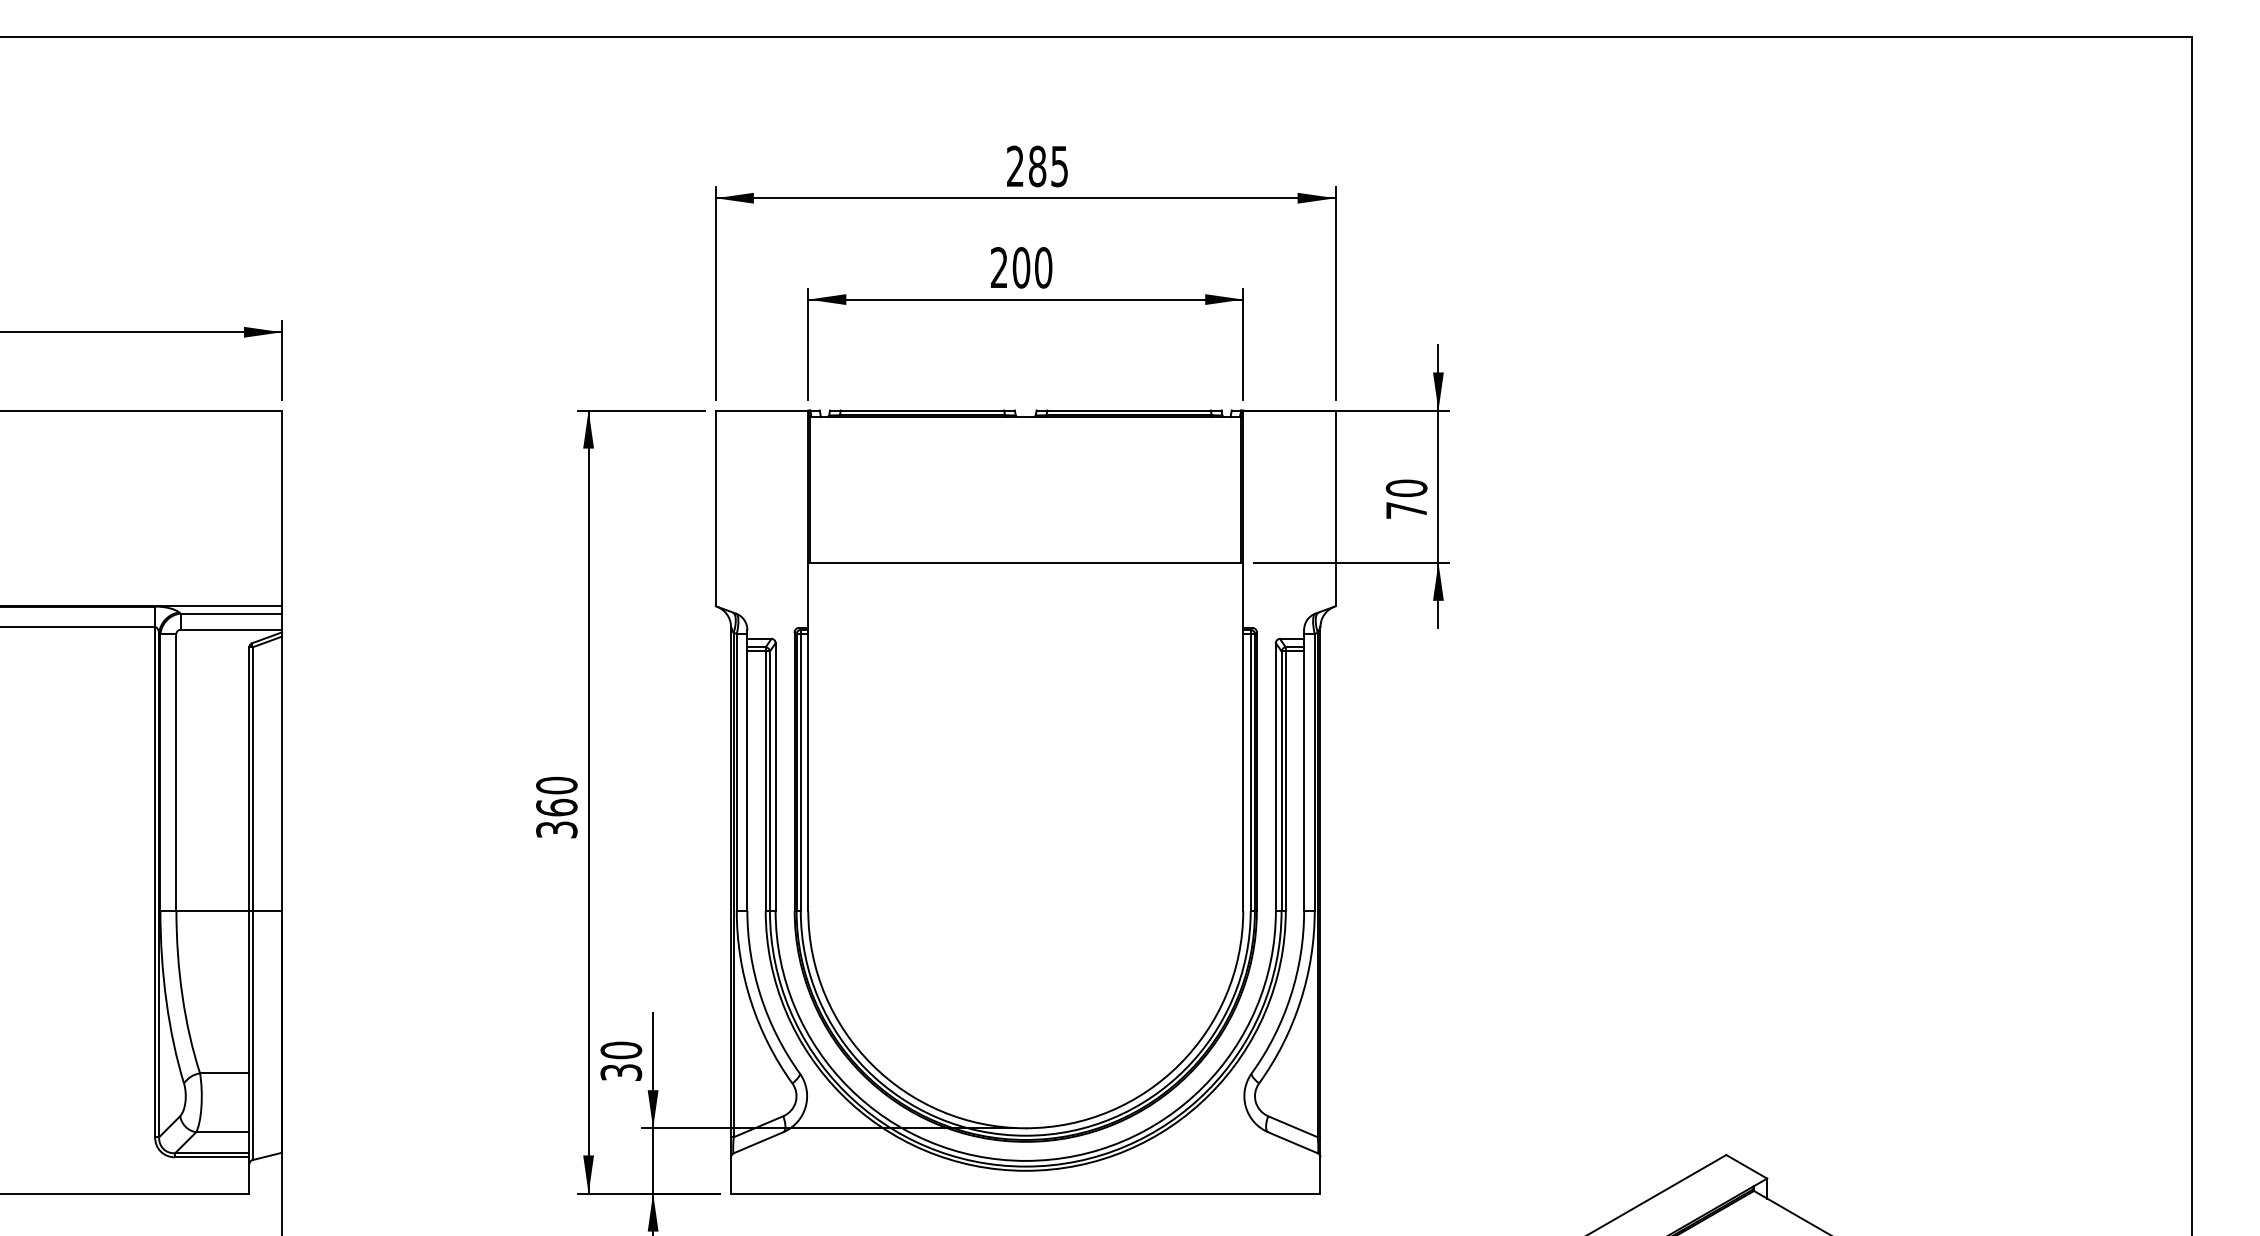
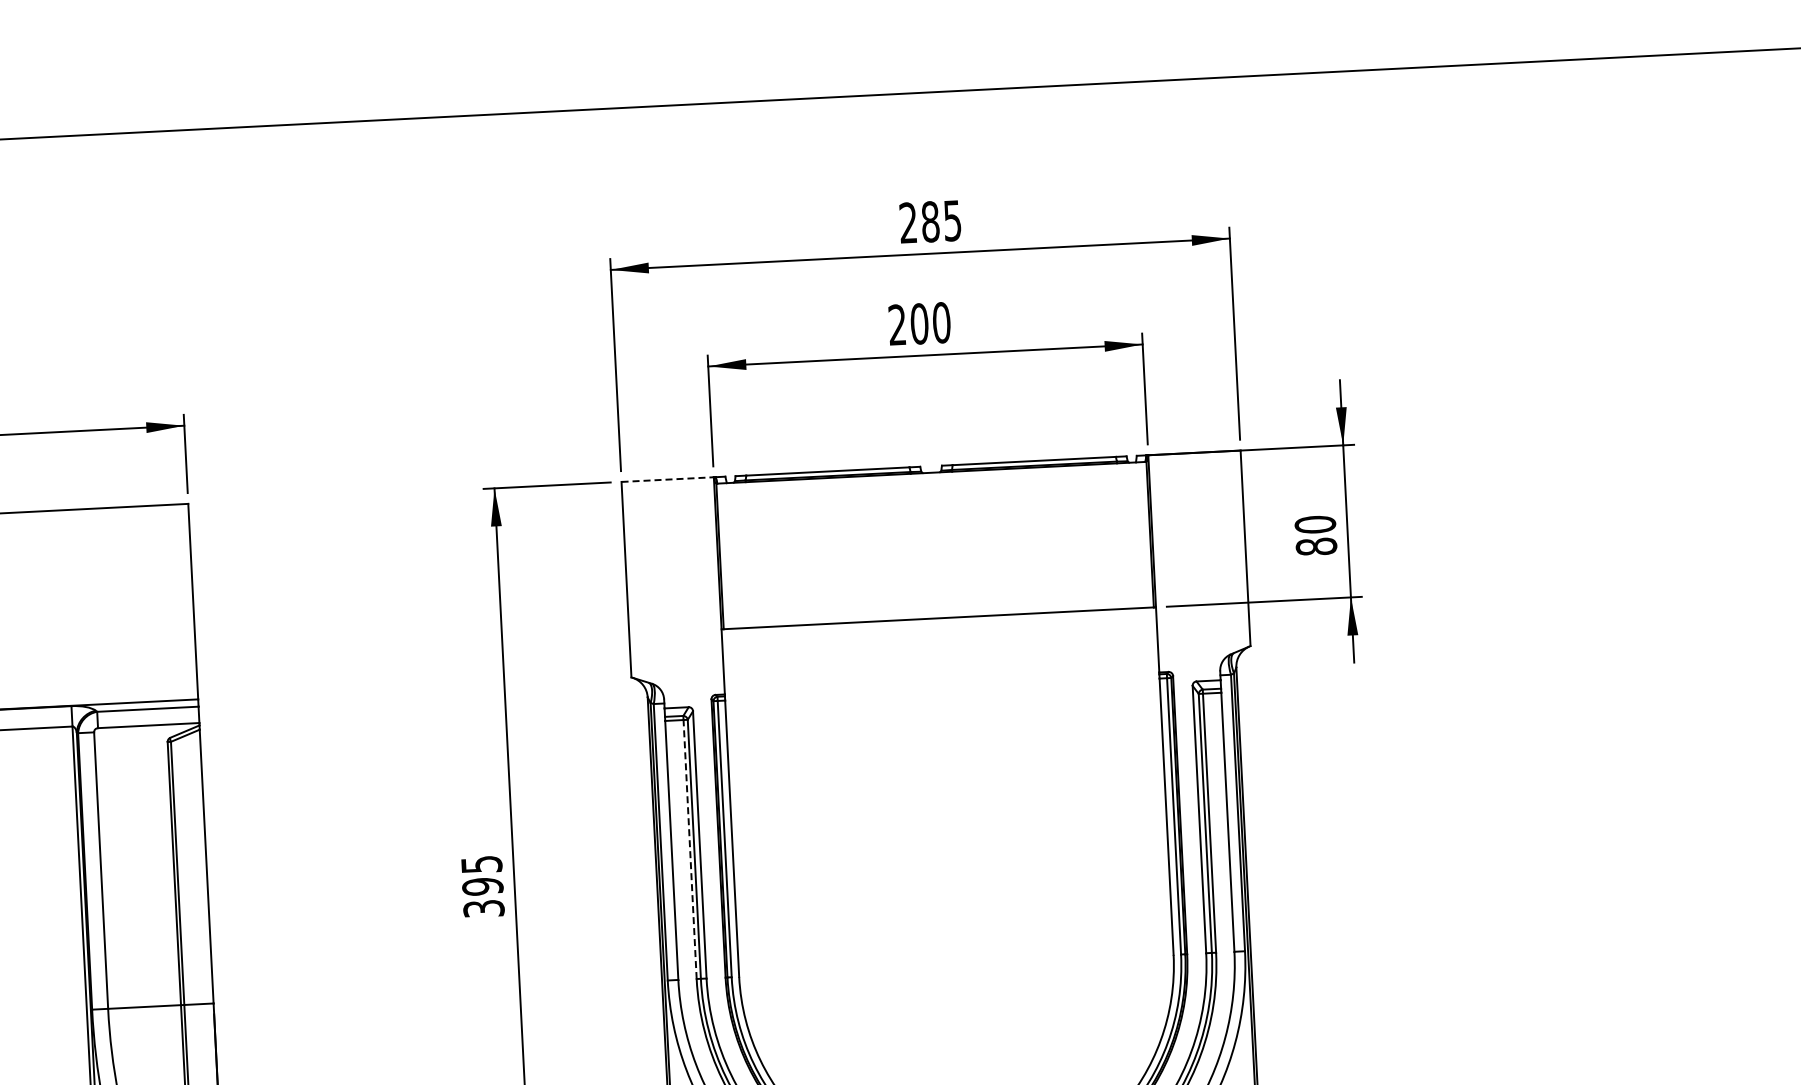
line: (762, 410) -> (668, 479), solid -> dashed
text: (1406, 510) -> (1316, 546), 70 -> 80
line: (765, 781) -> (689, 849), solid -> dashed
text: (556, 796) -> (481, 875), 360 -> 395

